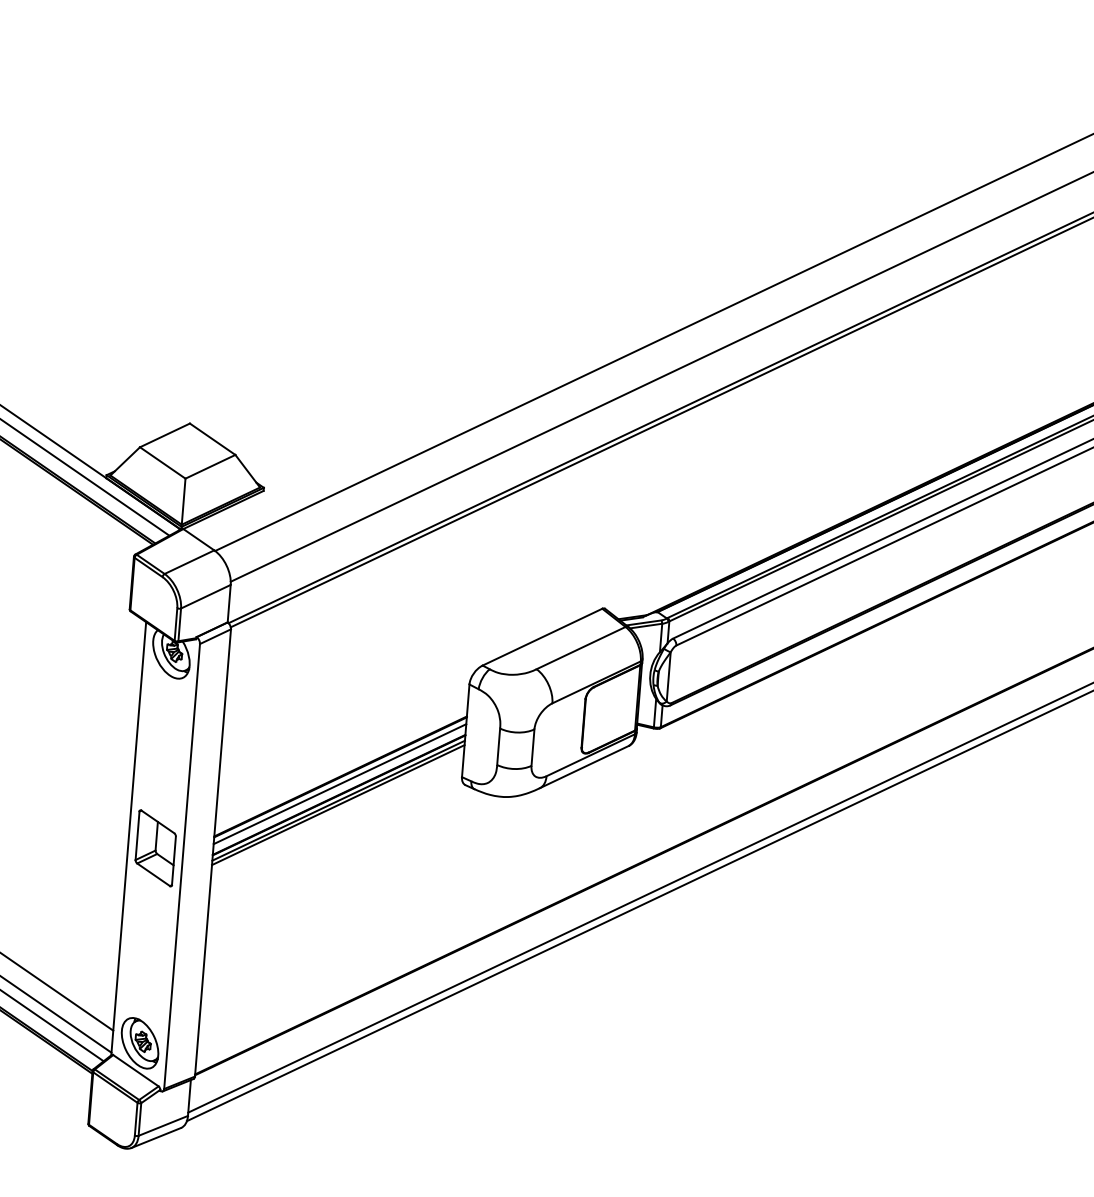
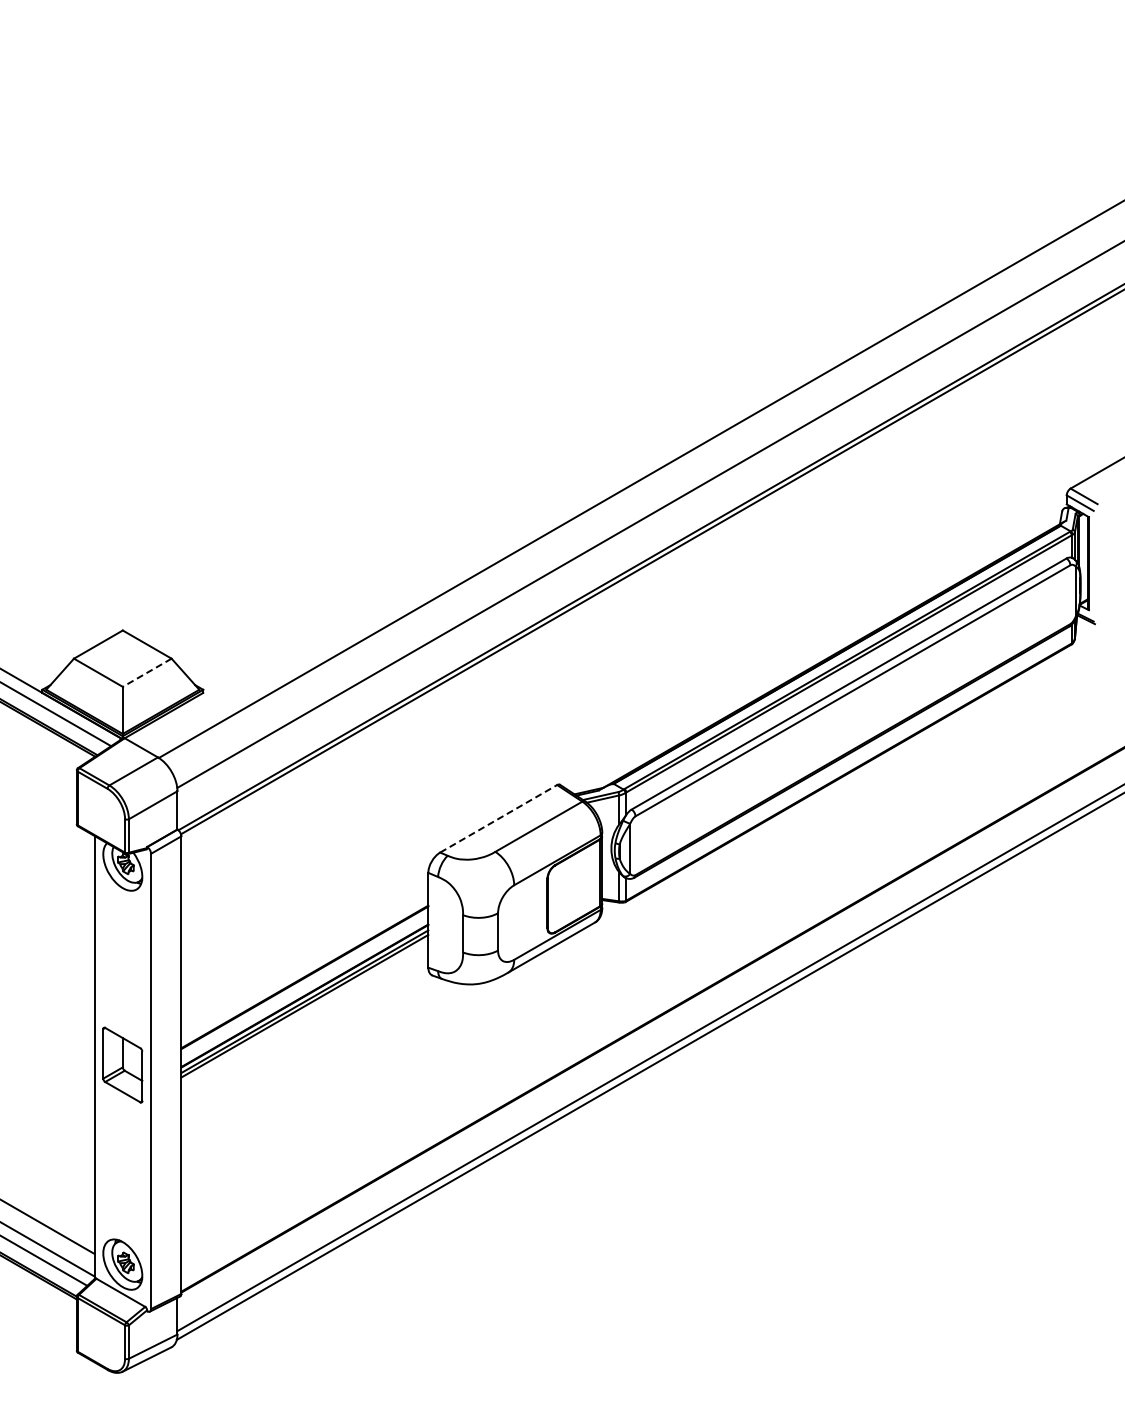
line: (209, 467) -> (146, 673), solid -> dashed
line: (542, 636) -> (498, 818), solid -> dashed
line: (339, 783) -> (304, 984), removed

